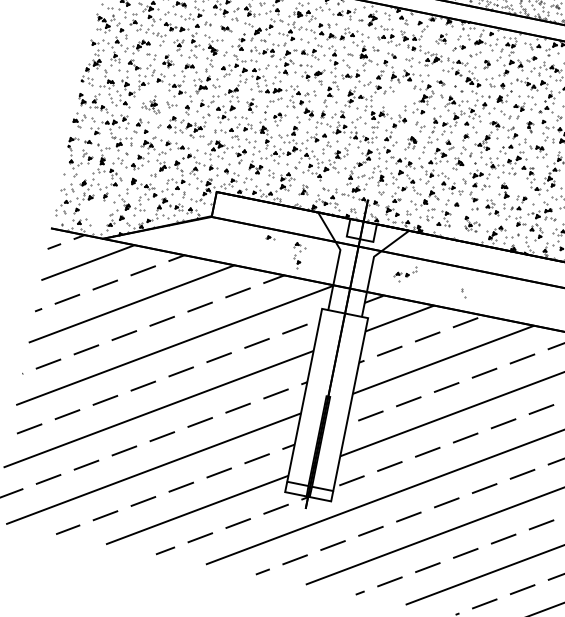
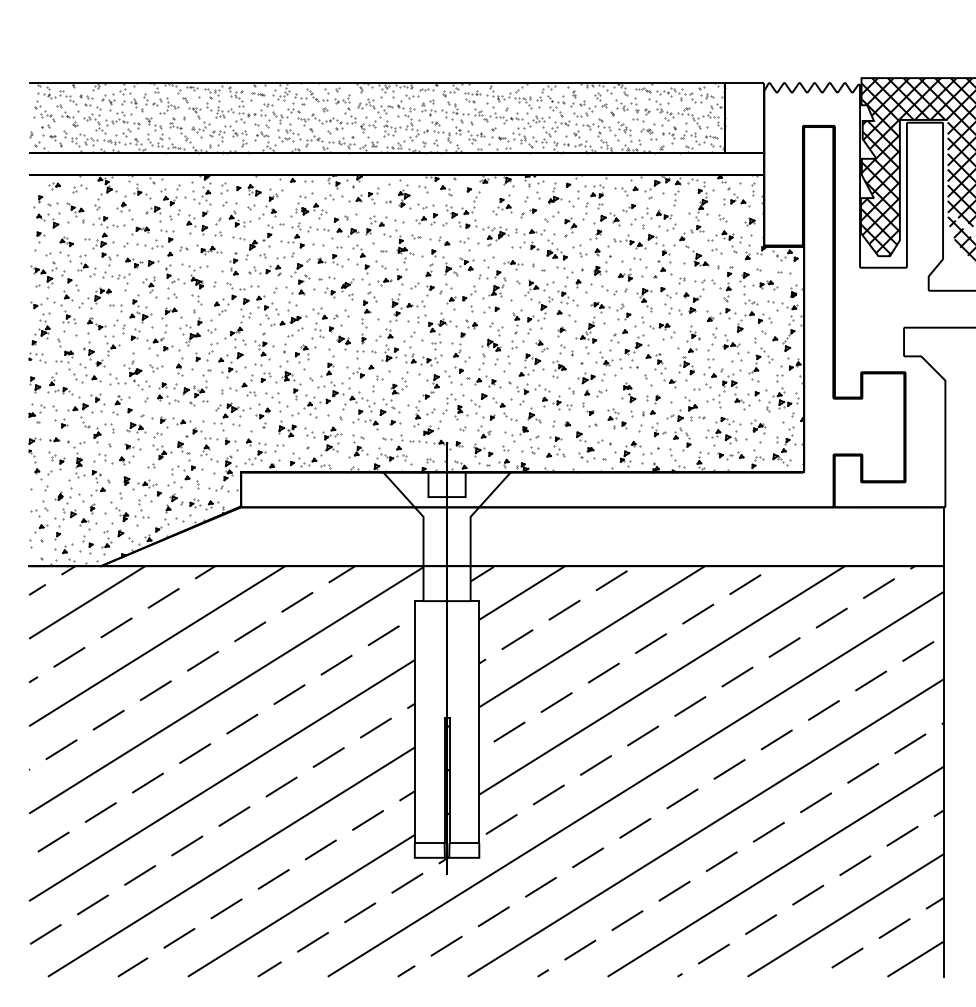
part: (226, 28) -> (209, 249), size x1.67
part: (441, 38) -> (502, 204), size x1.43
part: (391, 55) -> (439, 240), size x1.67
part: (168, 60) -> (140, 308), size x1.67
part: (487, 64) -> (570, 227), size x1.67
part: (440, 83) -> (513, 265), size x1.67
part: (151, 103) -> (129, 371), size x1.67
part: (251, 105) -> (264, 346), size x1.43
part: (279, 119) -> (305, 357), size x1.43
part: (529, 127) -> (644, 300), size x1.67
part: (410, 143) -> (489, 354), size x1.67
part: (304, 190) -> (358, 446), size x1.67
part: (471, 224) -> (593, 446), size x1.67
part: (270, 237) -> (395, 422), moved
part: (298, 256) -> (88, 536), moved
part: (405, 273) -> (461, 297), moved
part: (463, 293) -> (648, 380), moved

